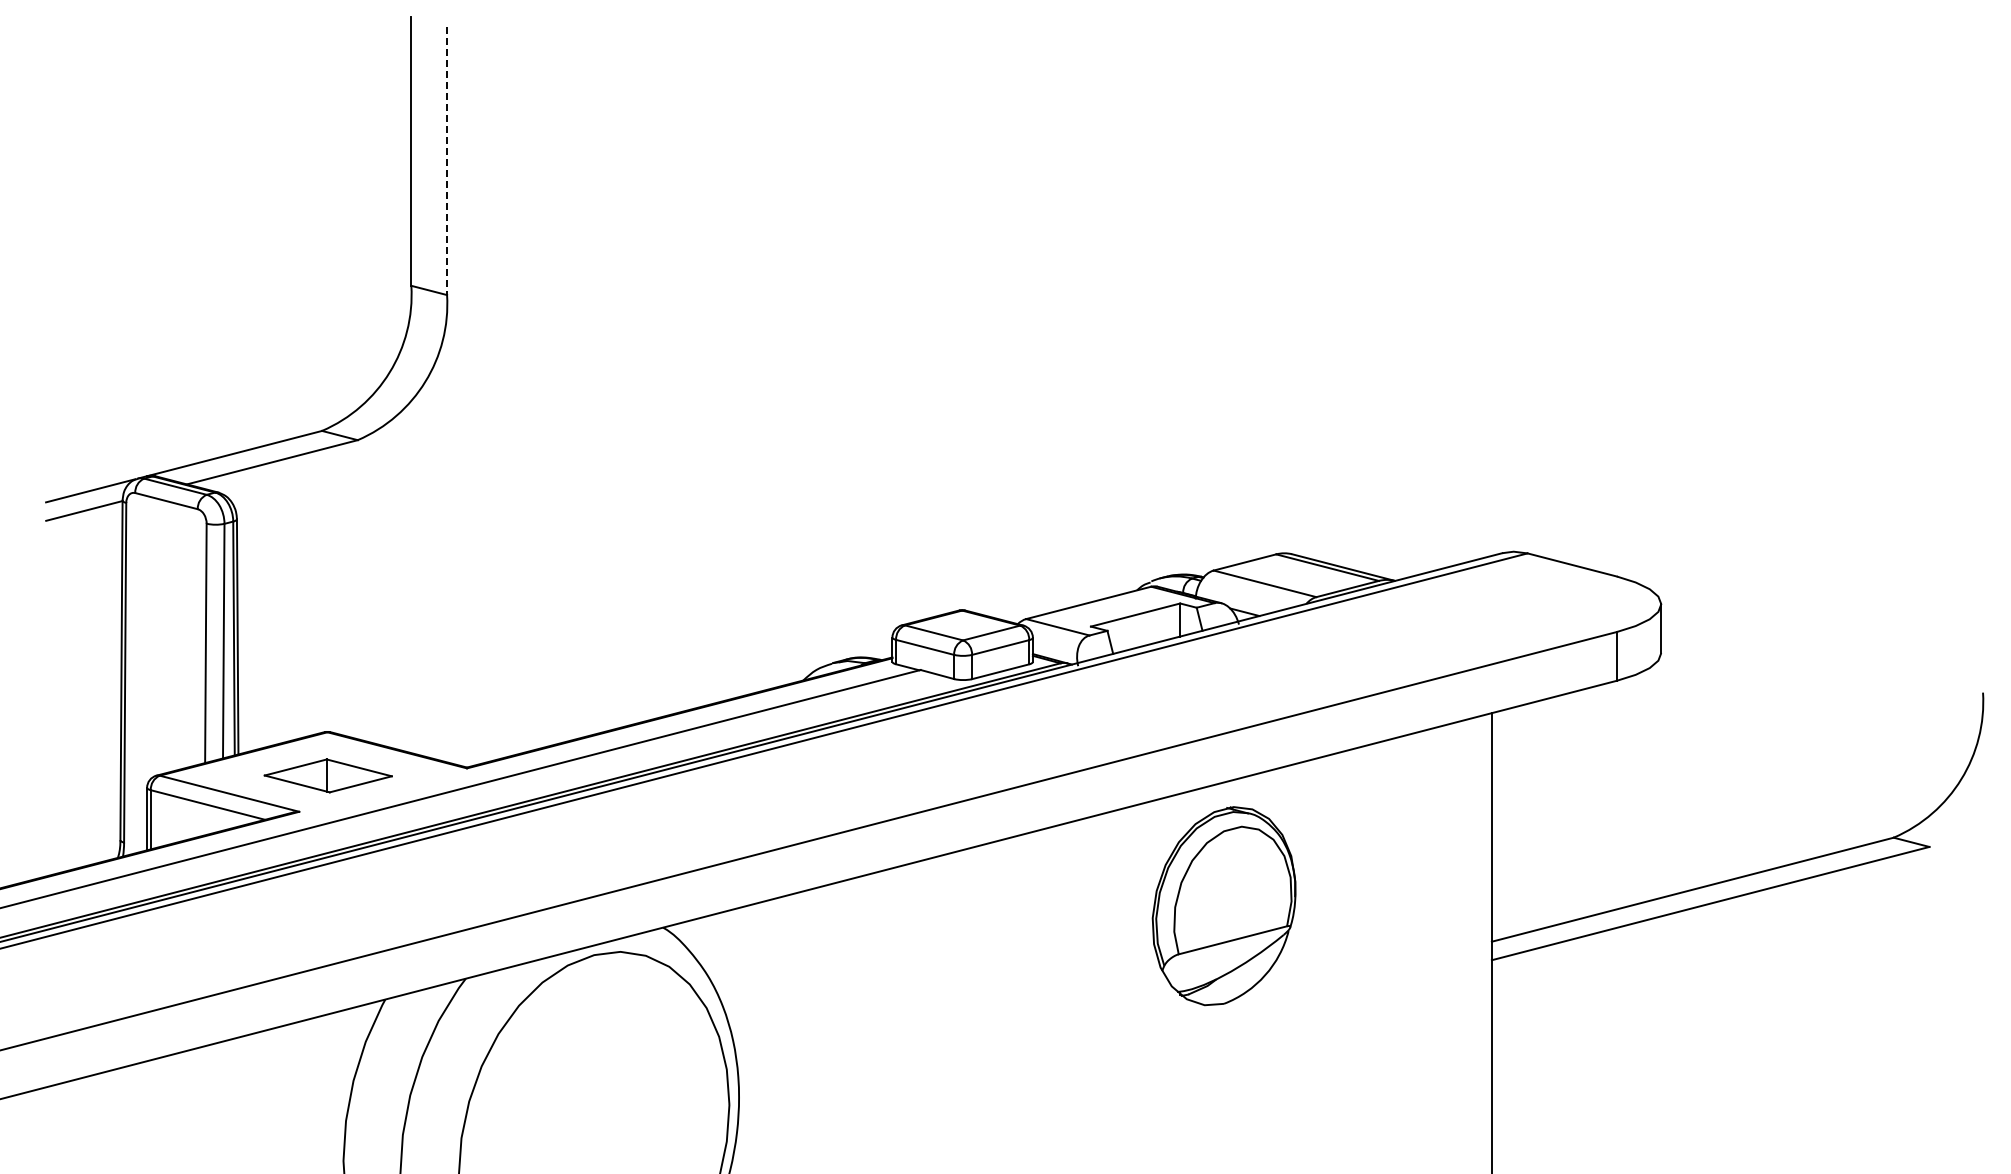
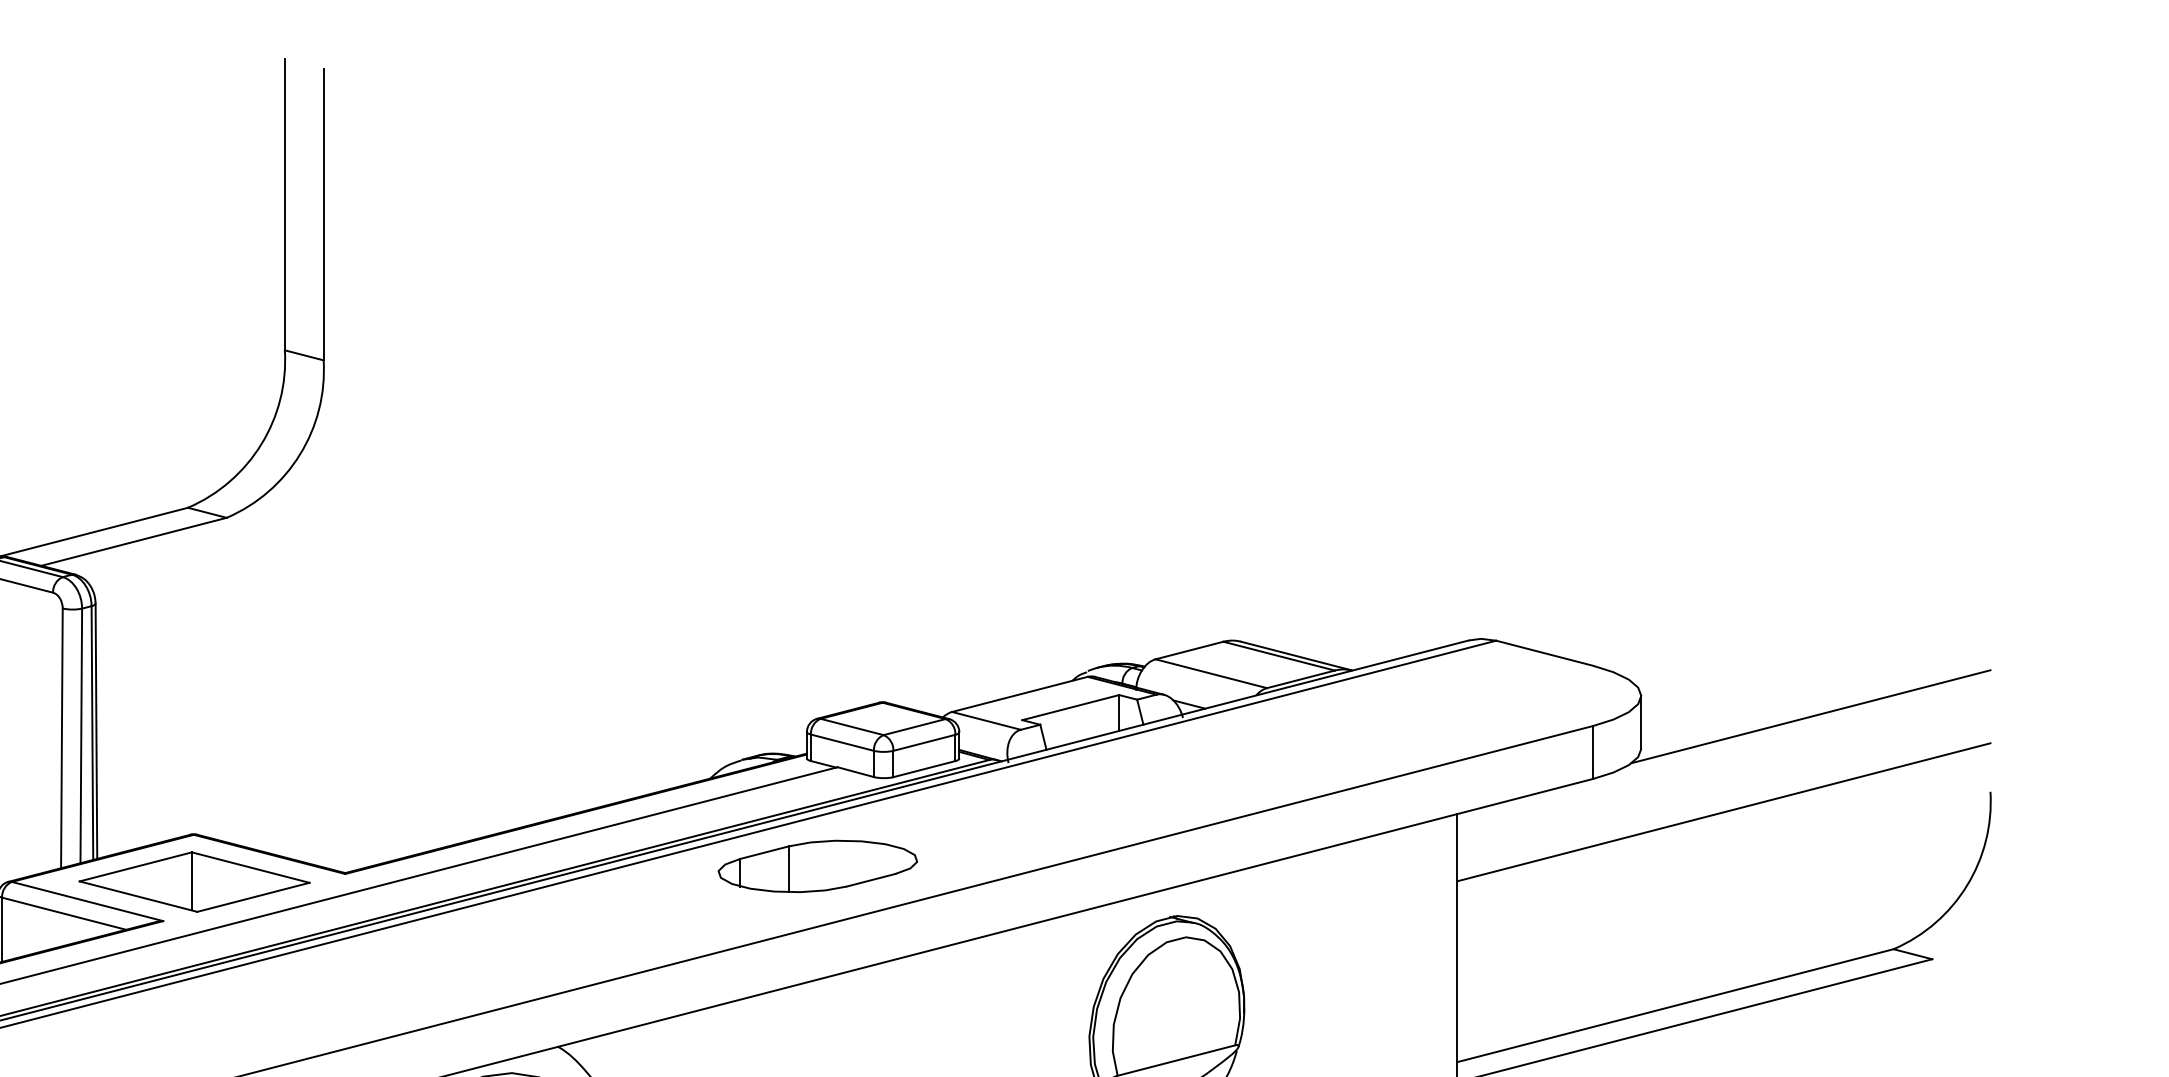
line: (447, 161) -> (324, 215), dashed -> solid
line: (1817, 623) -> (1810, 716), added
line: (1737, 711) -> (1724, 812), added
part: (902, 760) -> (817, 865), added
part: (328, 775) -> (194, 881), size x1.67

